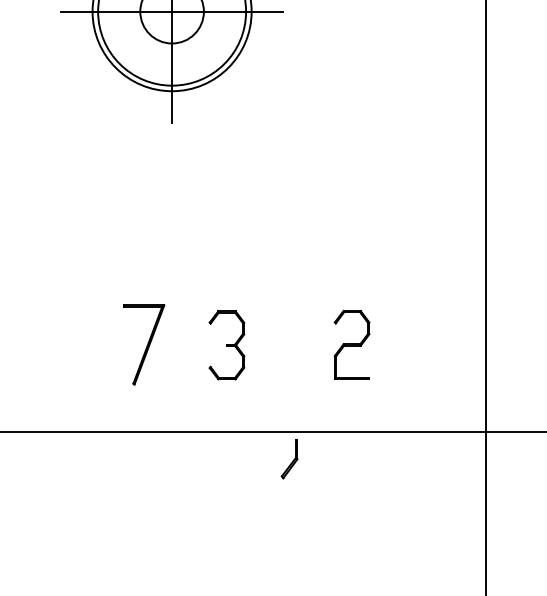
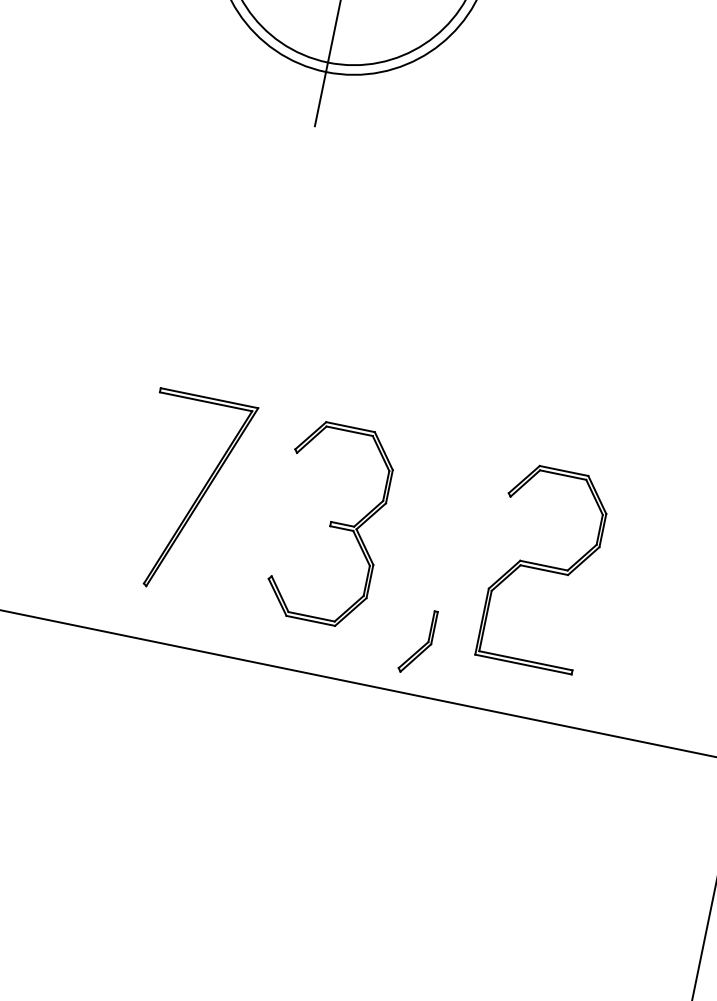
part: (144, 344) -> (190, 494), size x1.43
part: (351, 344) -> (543, 566), size x1.67
part: (226, 345) -> (329, 524), size x1.67
part: (289, 459) -> (417, 641), moved

